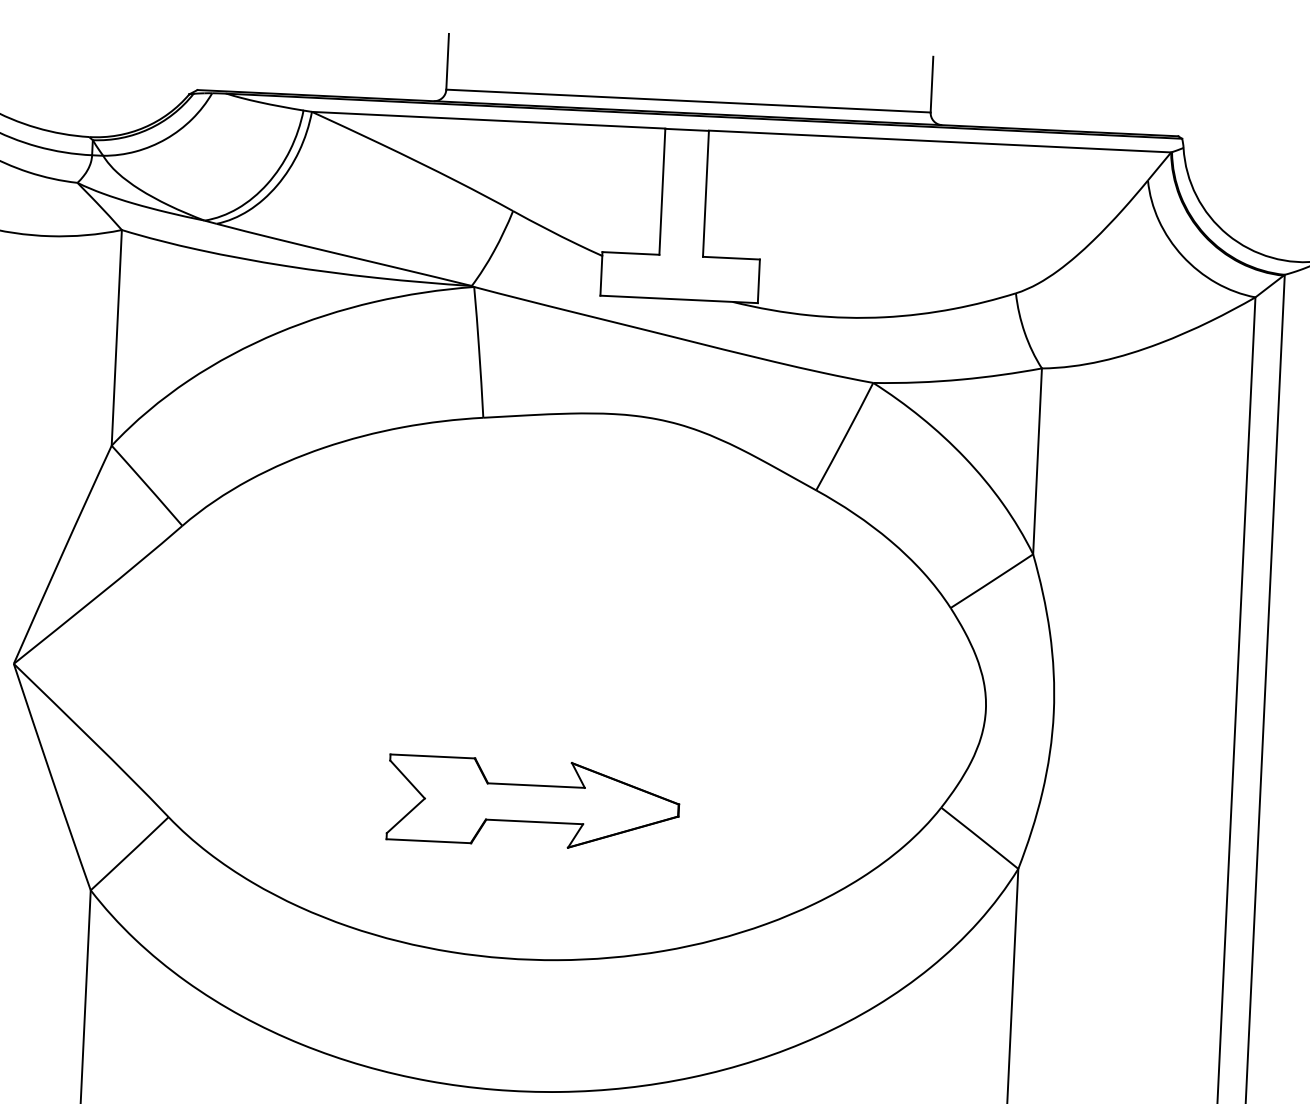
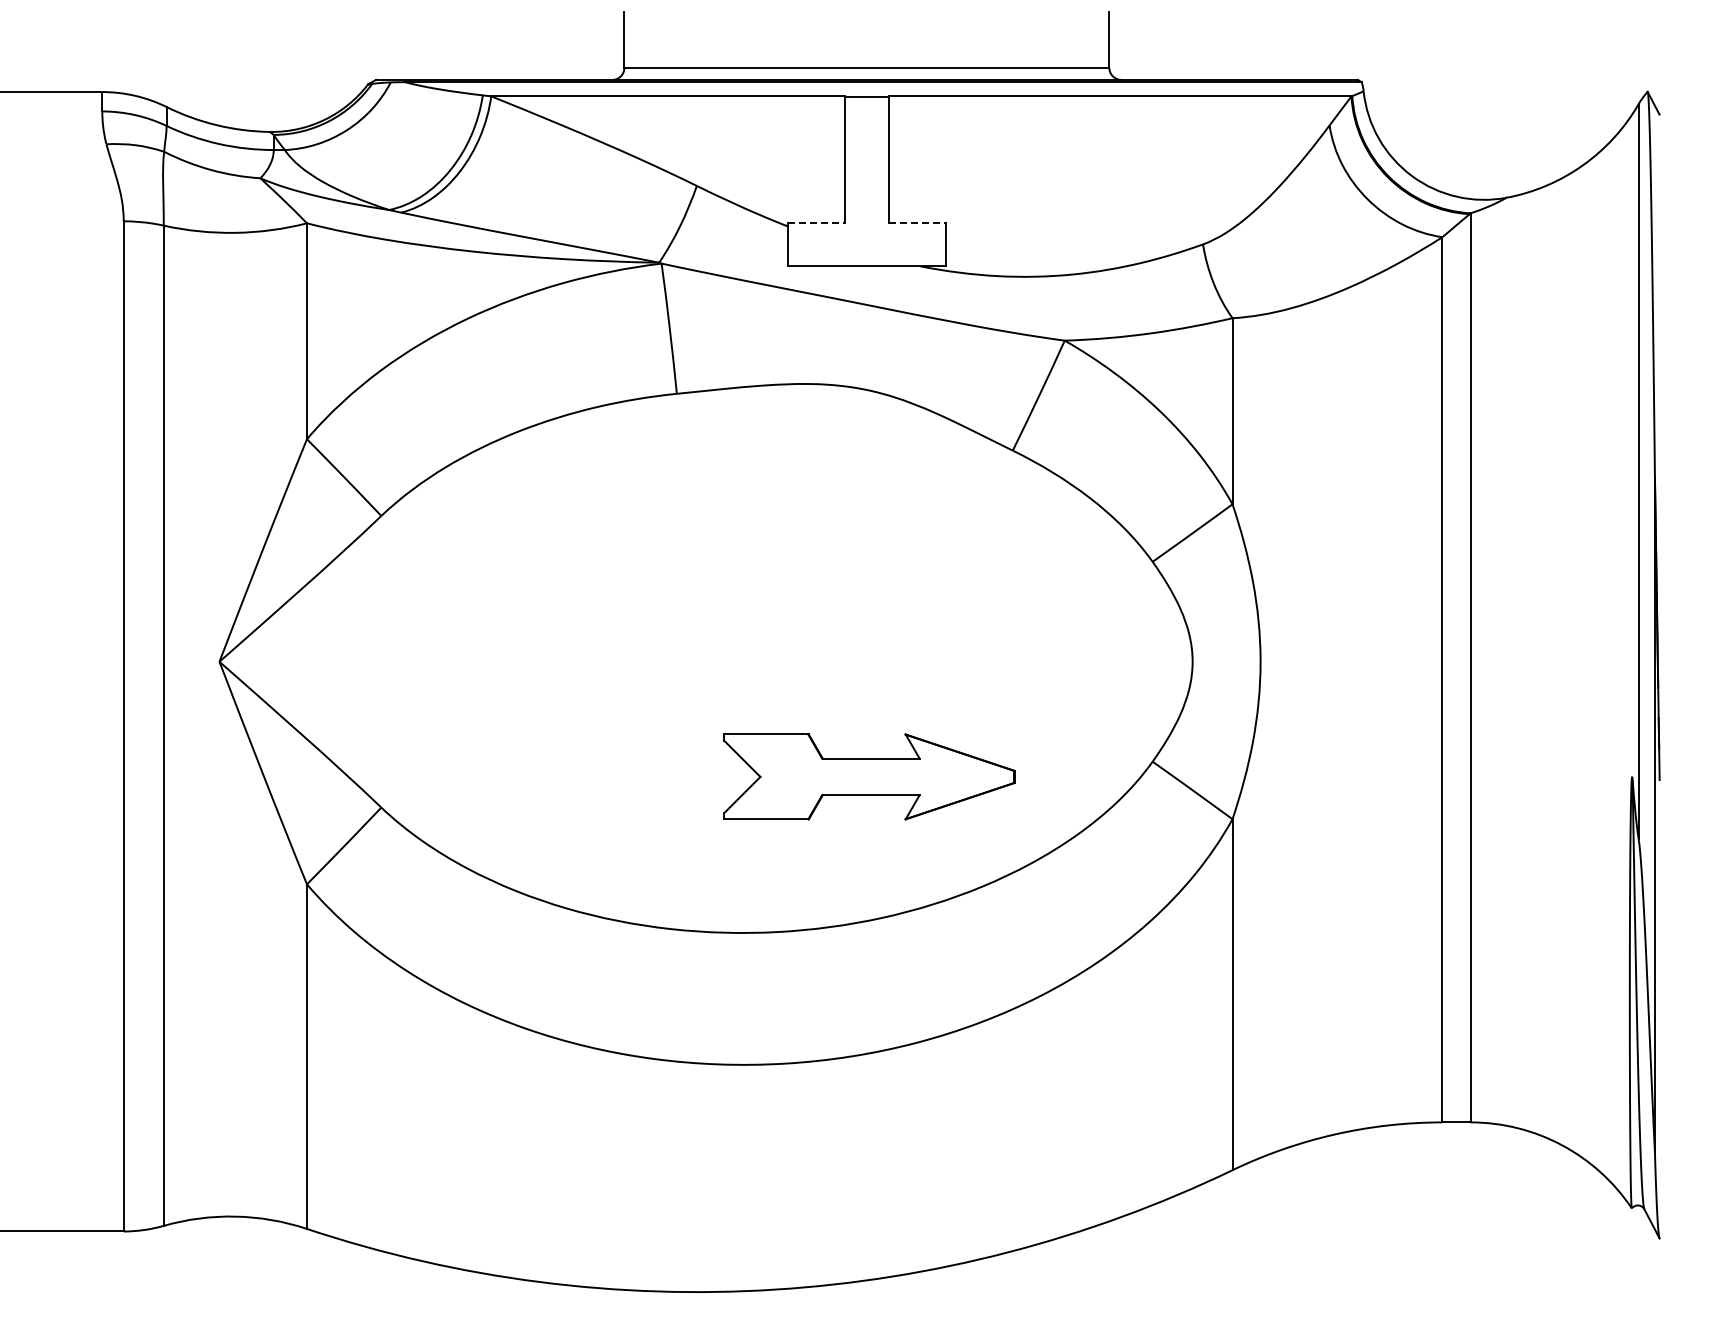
line: (631, 253) -> (817, 222), solid -> dashed
line: (731, 257) -> (917, 222), solid -> dashed
part: (533, 803) -> (869, 776), moved

